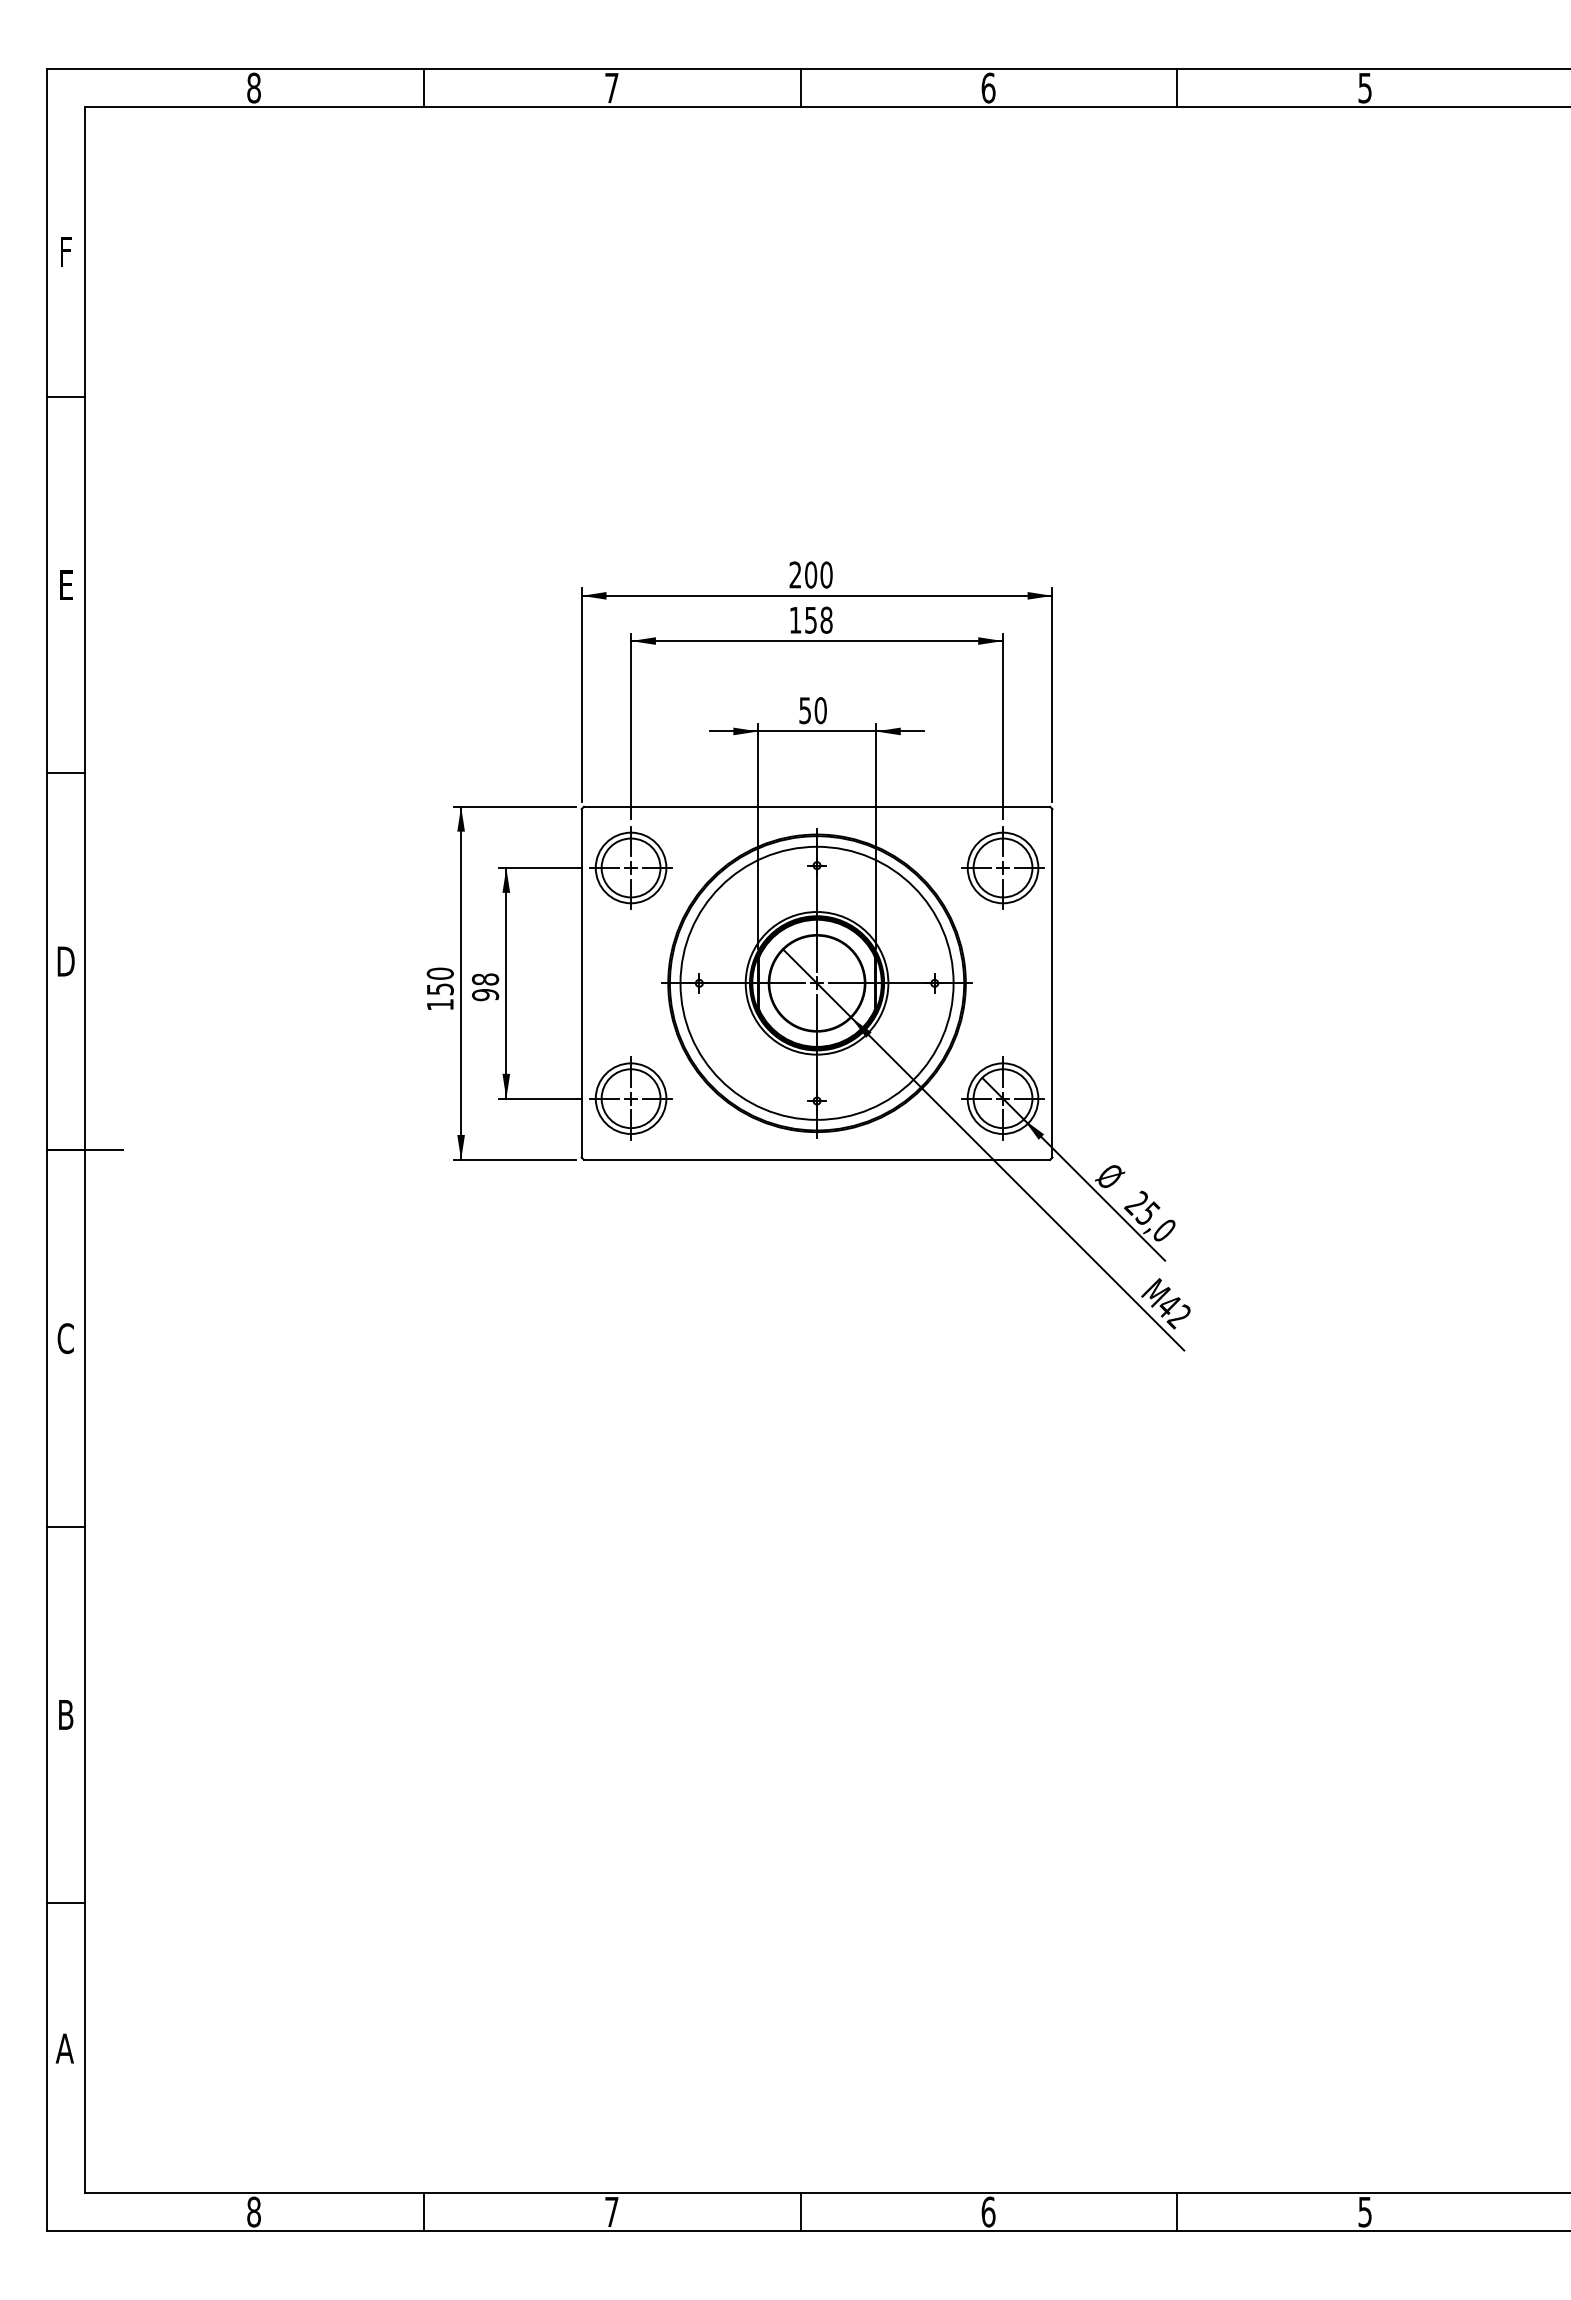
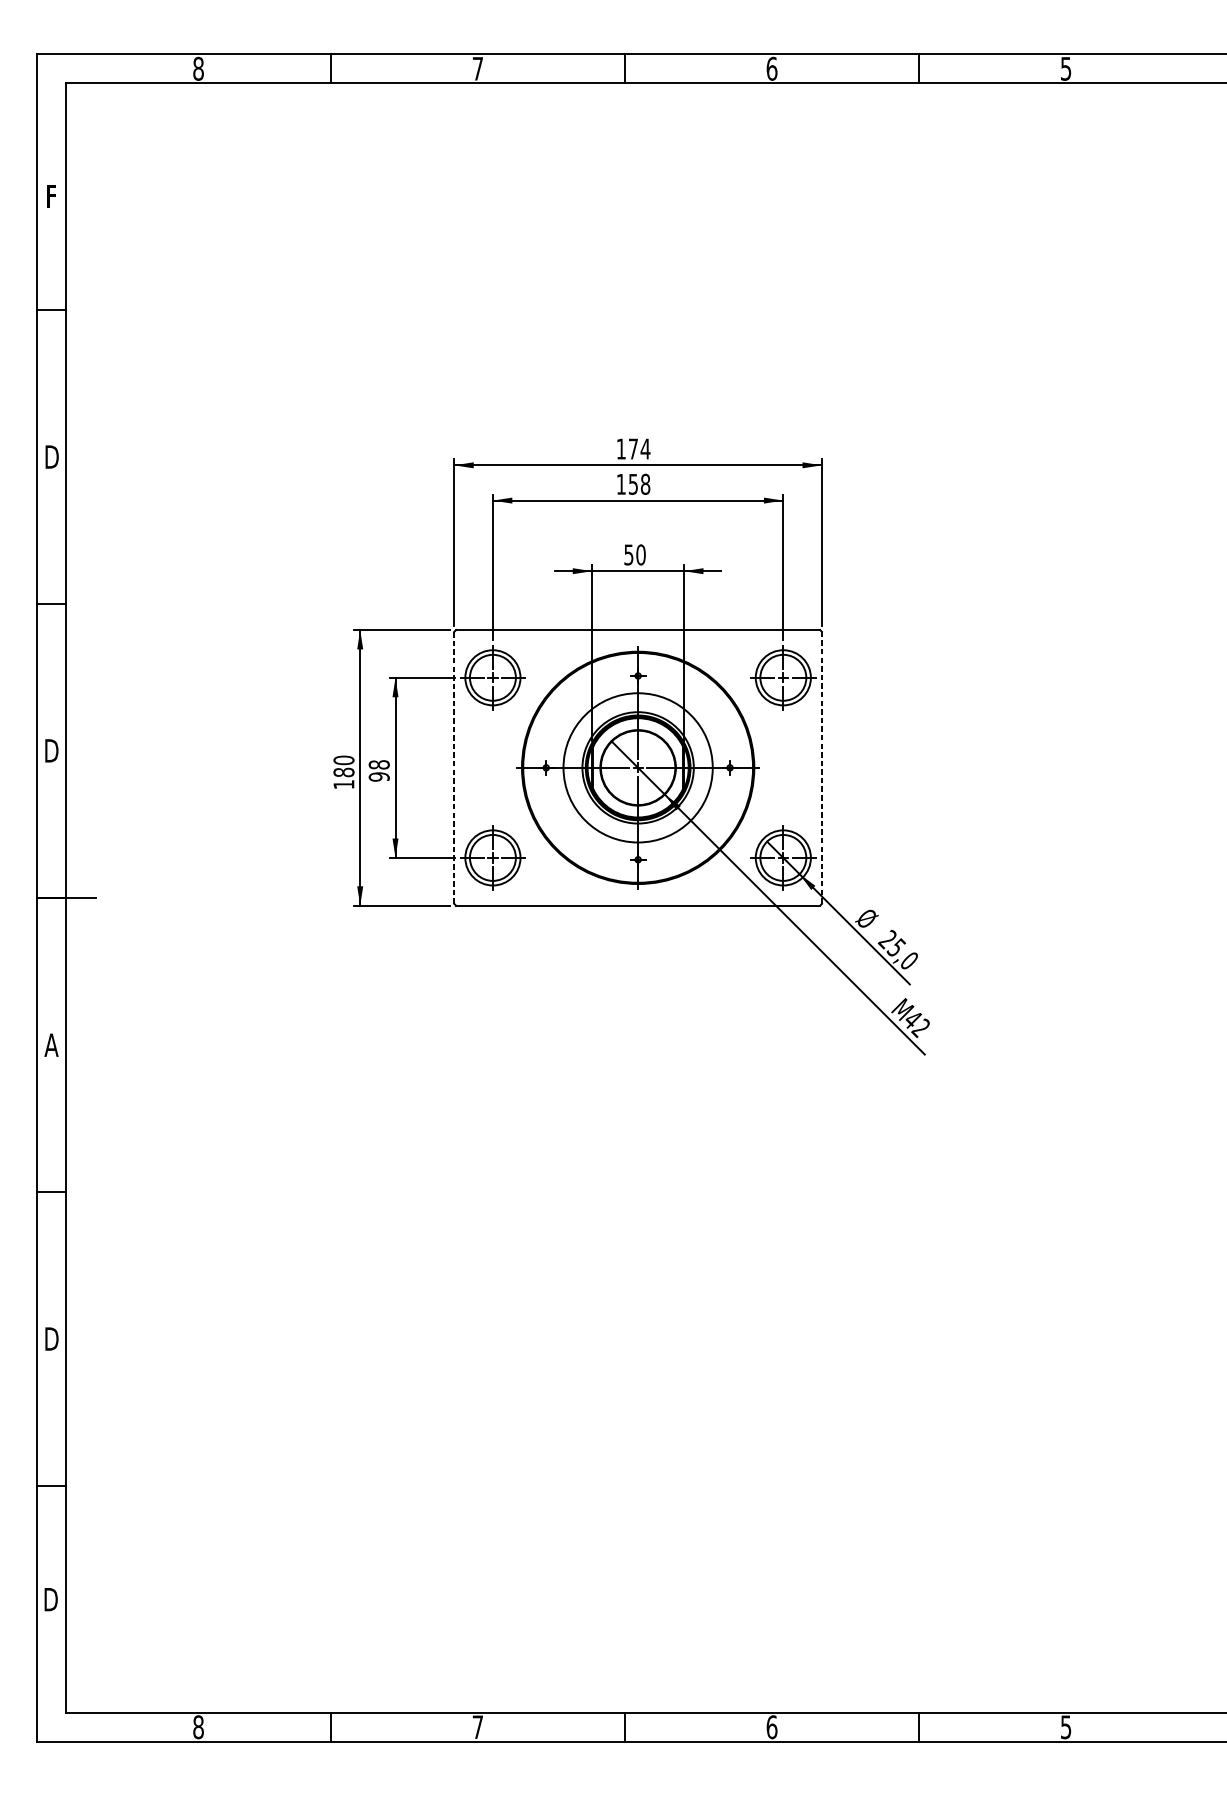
text: (810, 574) -> (633, 448), 200 -> 174
text: (66, 585) -> (52, 457), E -> D
line: (581, 982) -> (454, 767), solid -> dashed
circle: (816, 982) -> (637, 767), size x0.7
line: (1052, 983) -> (821, 767), solid -> dashed
text: (439, 989) -> (343, 772), 150 -> 180
text: (65, 1338) -> (51, 1045), C -> A
text: (66, 1714) -> (52, 1338), B -> D
text: (64, 2048) -> (50, 1599), A -> D

